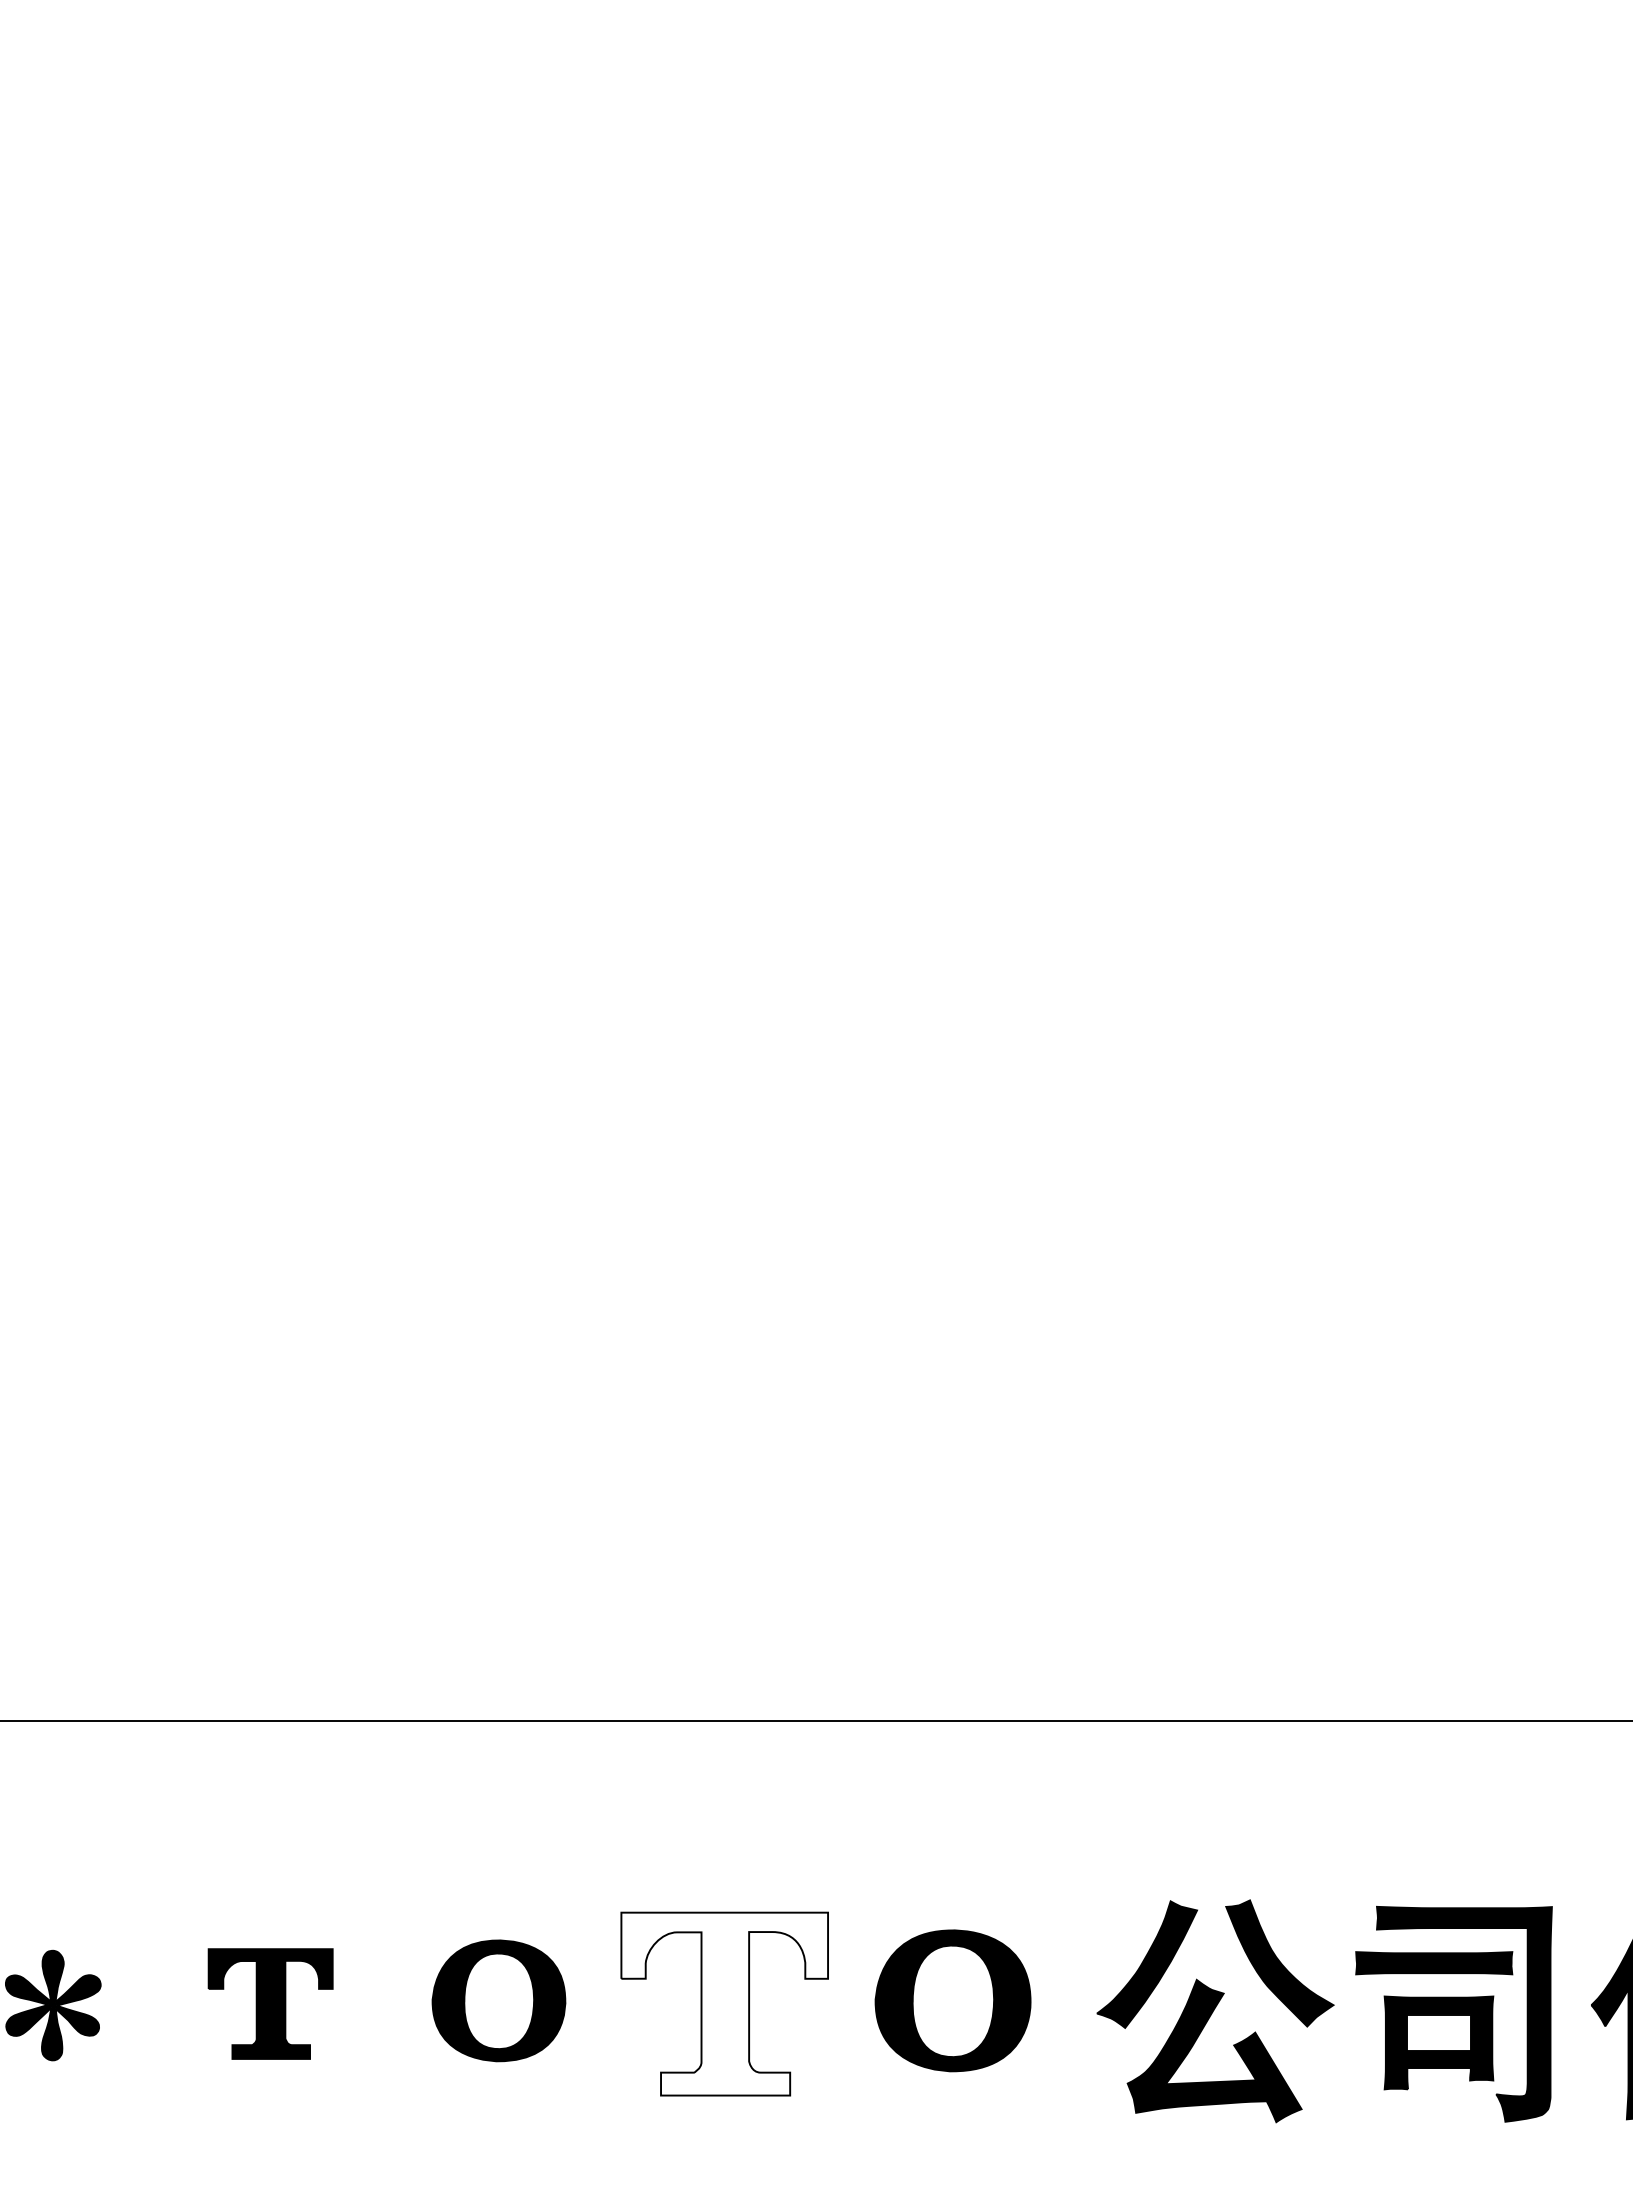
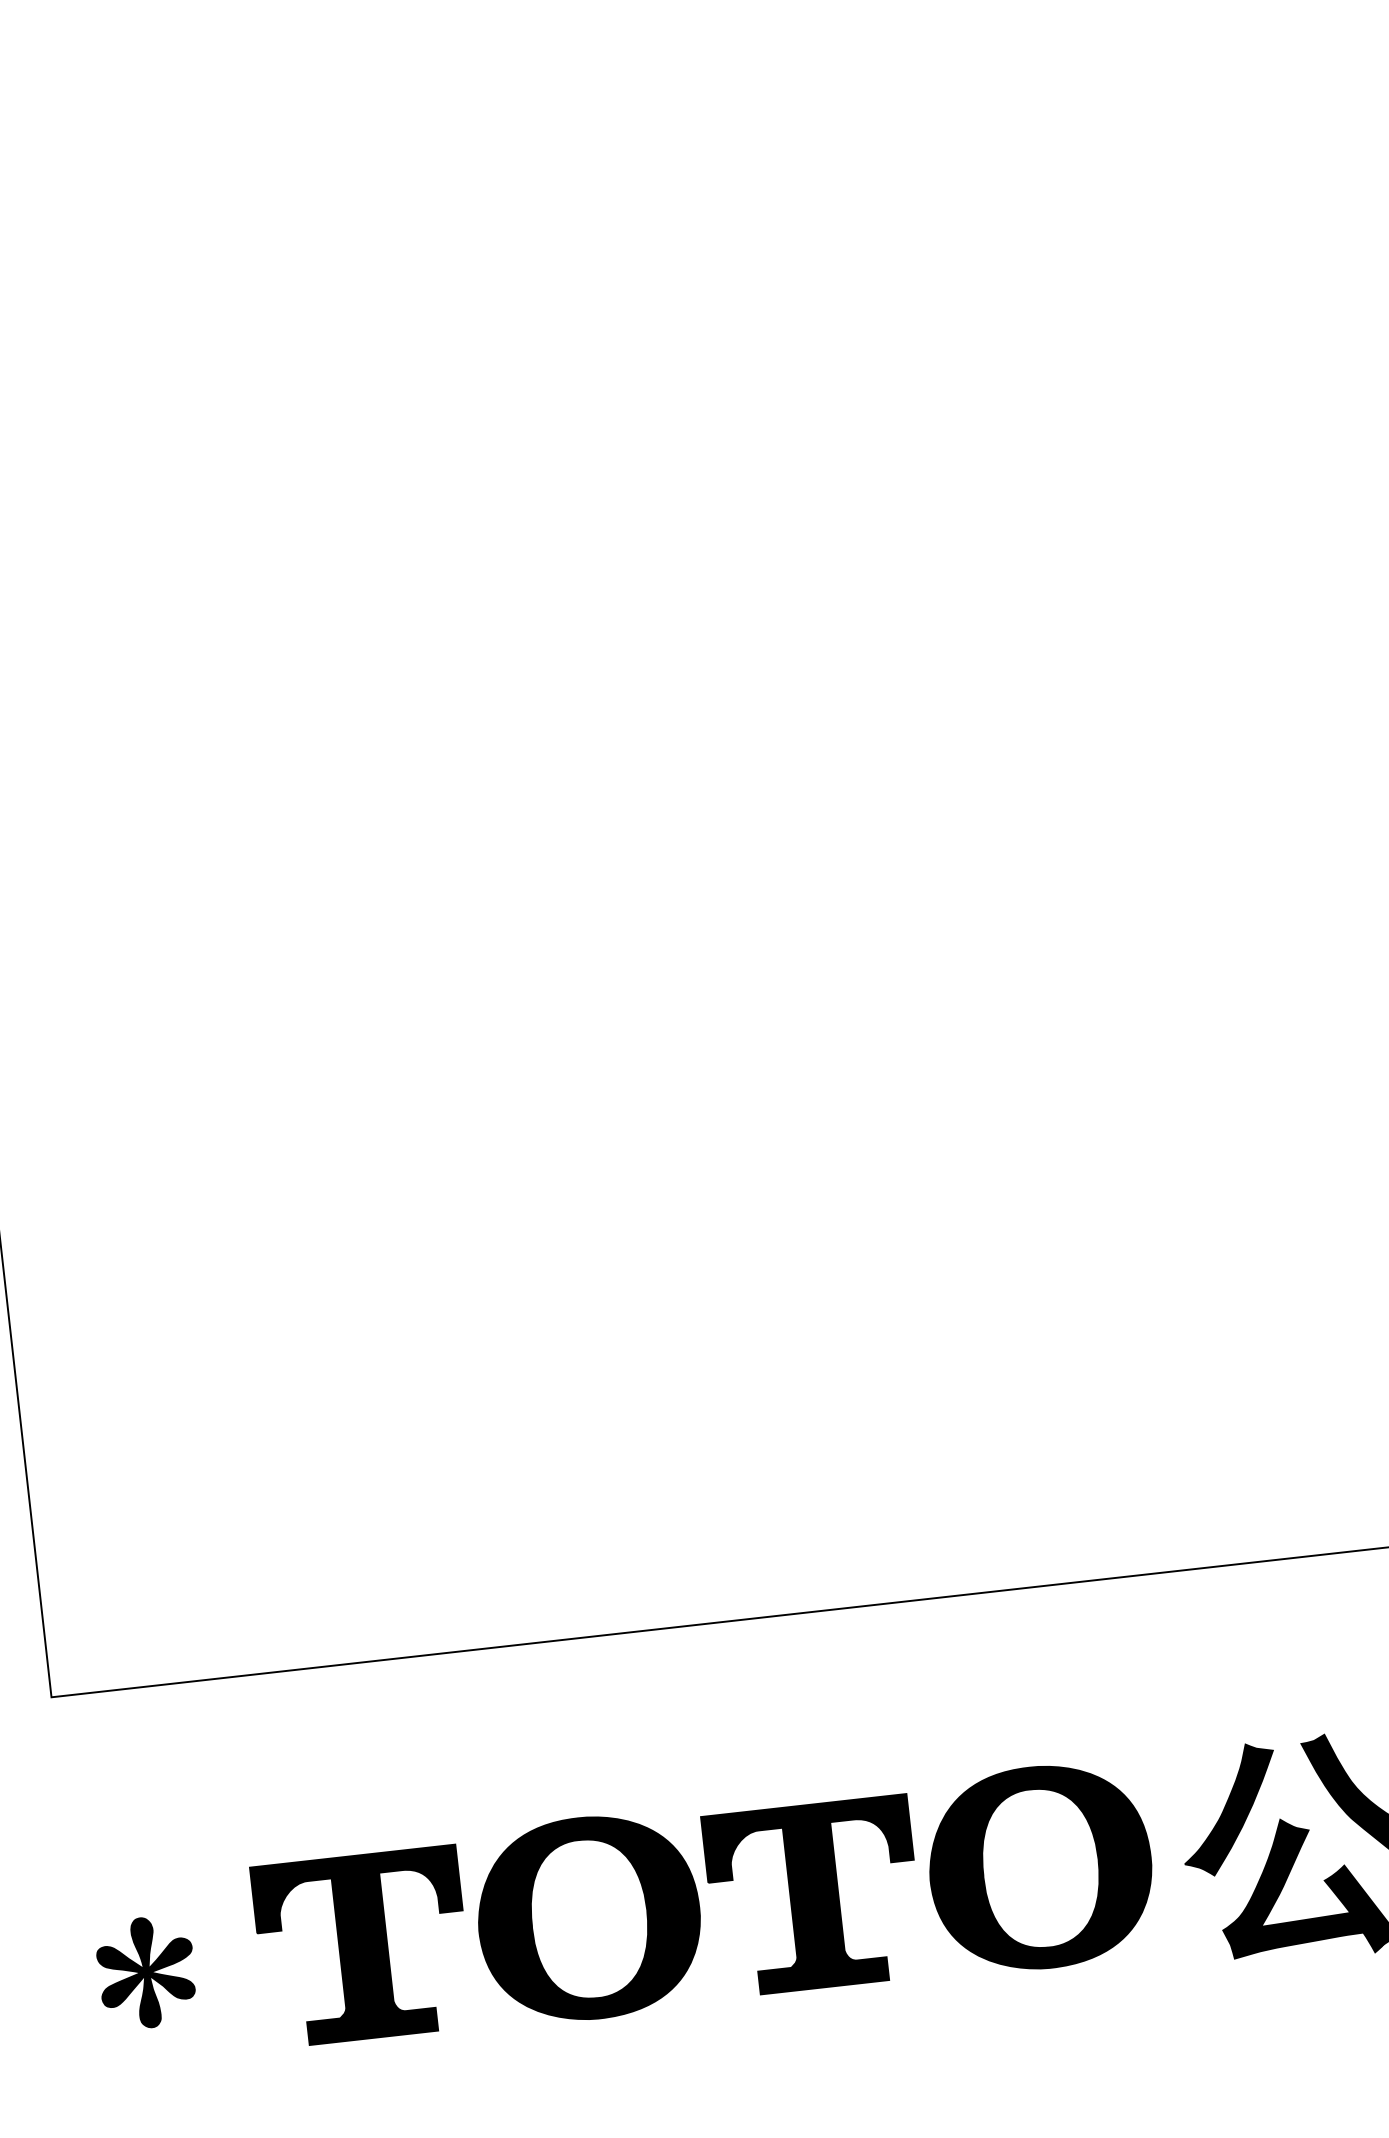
part: (498, 2000) -> (588, 1918), size x1.67
part: (952, 2000) -> (1039, 1867), size x1.43
part: (270, 2003) -> (362, 1946), size x1.67
fill: (724, 2003) -> (813, 1895), added

